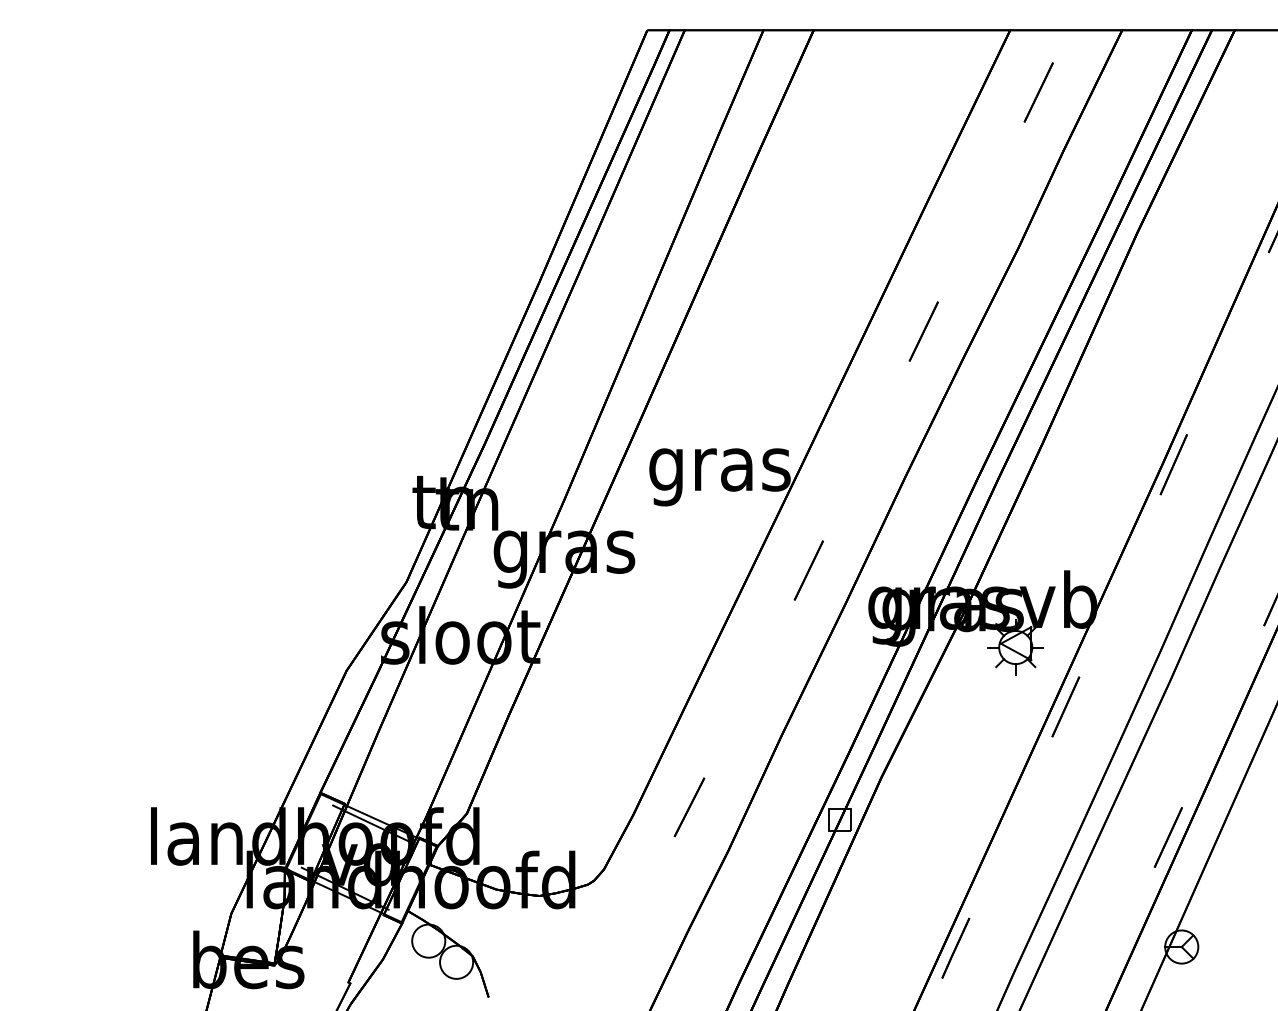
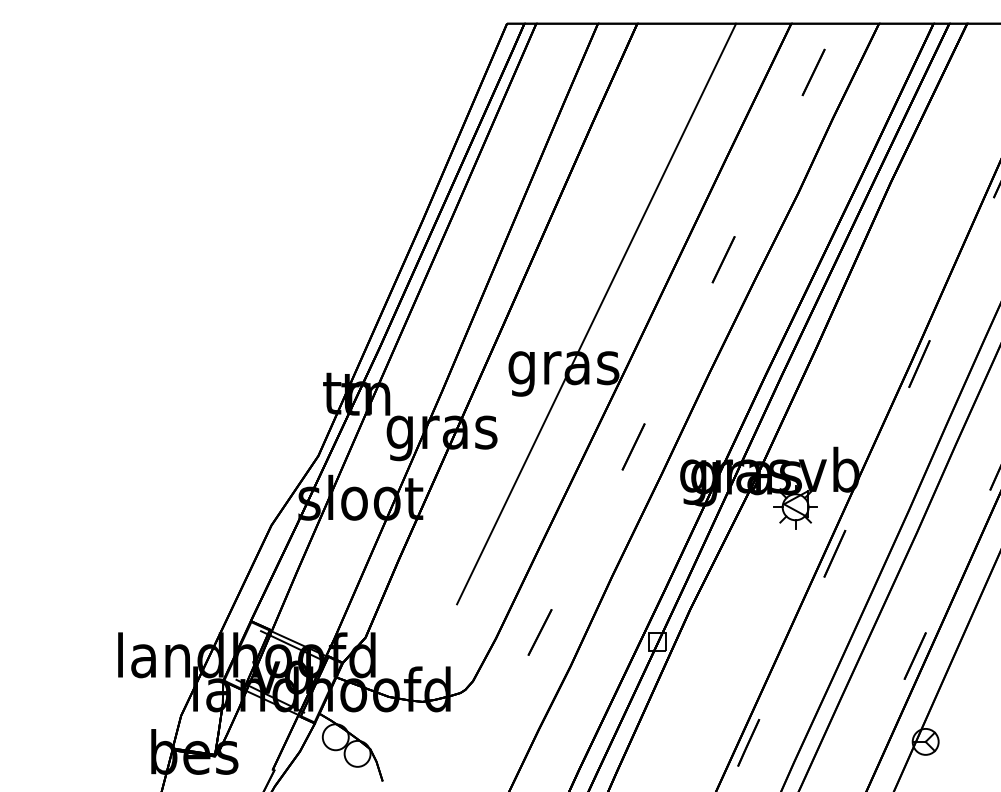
line: (761, 400) -> (596, 313), added

